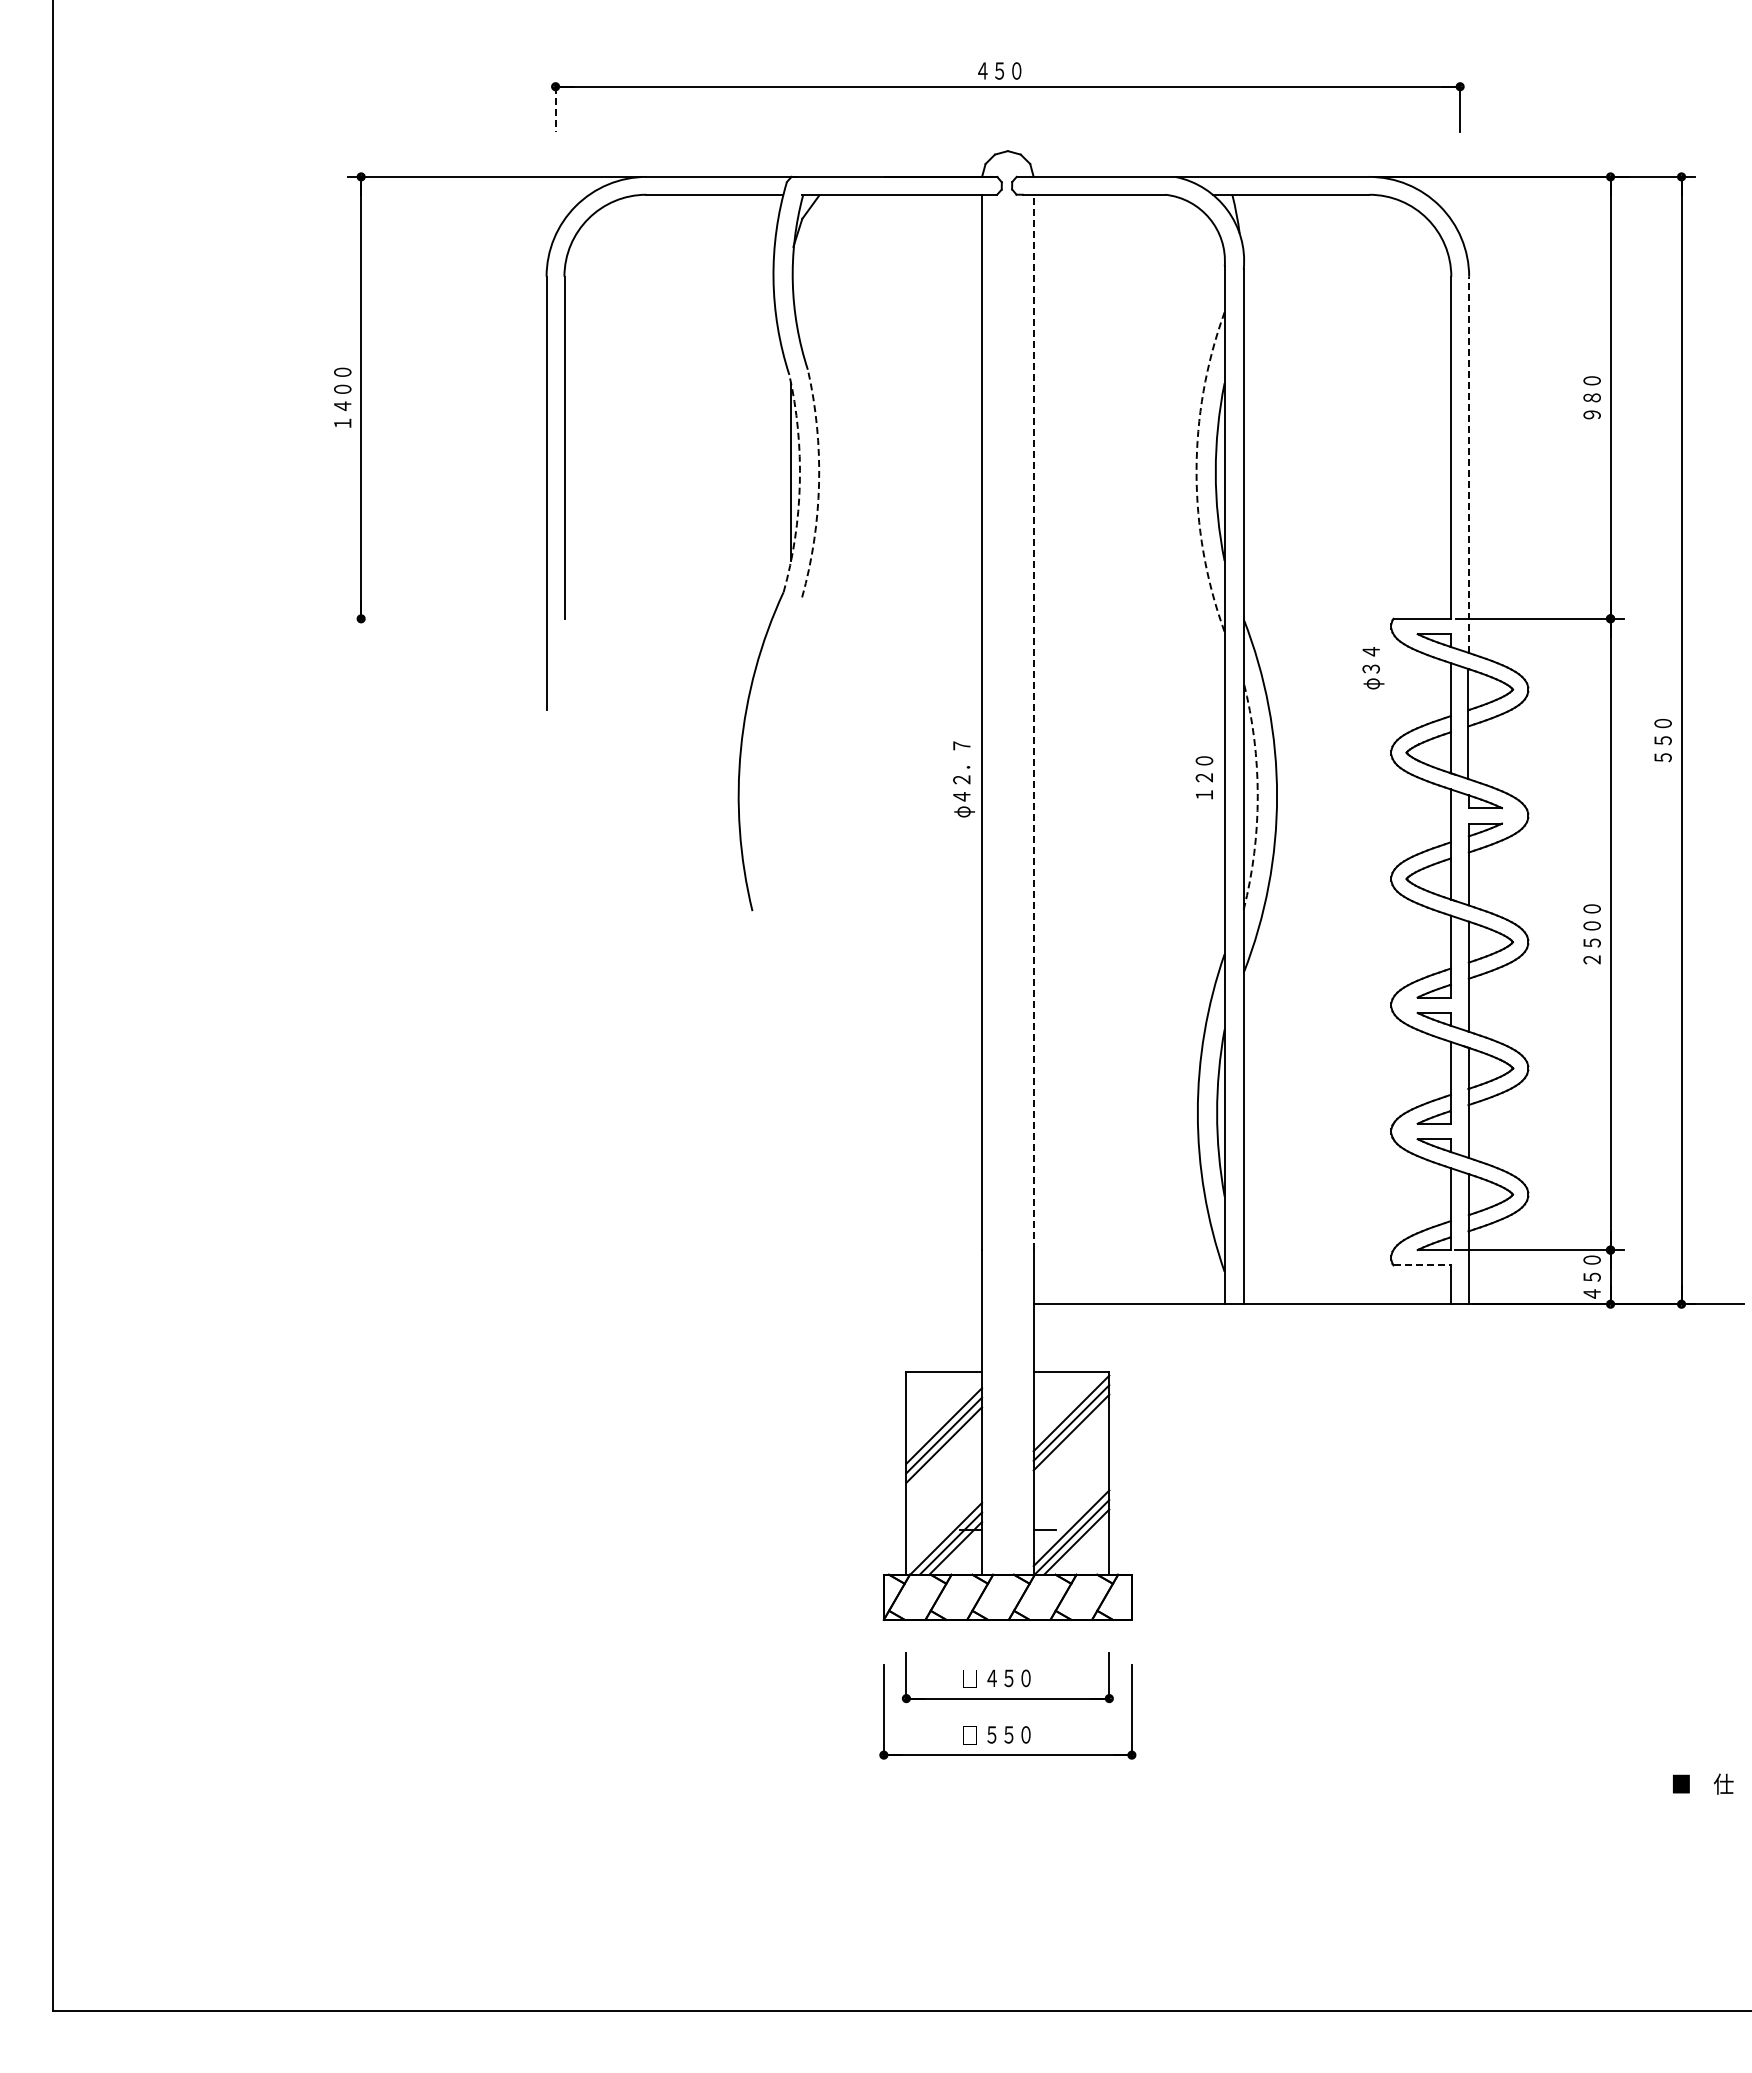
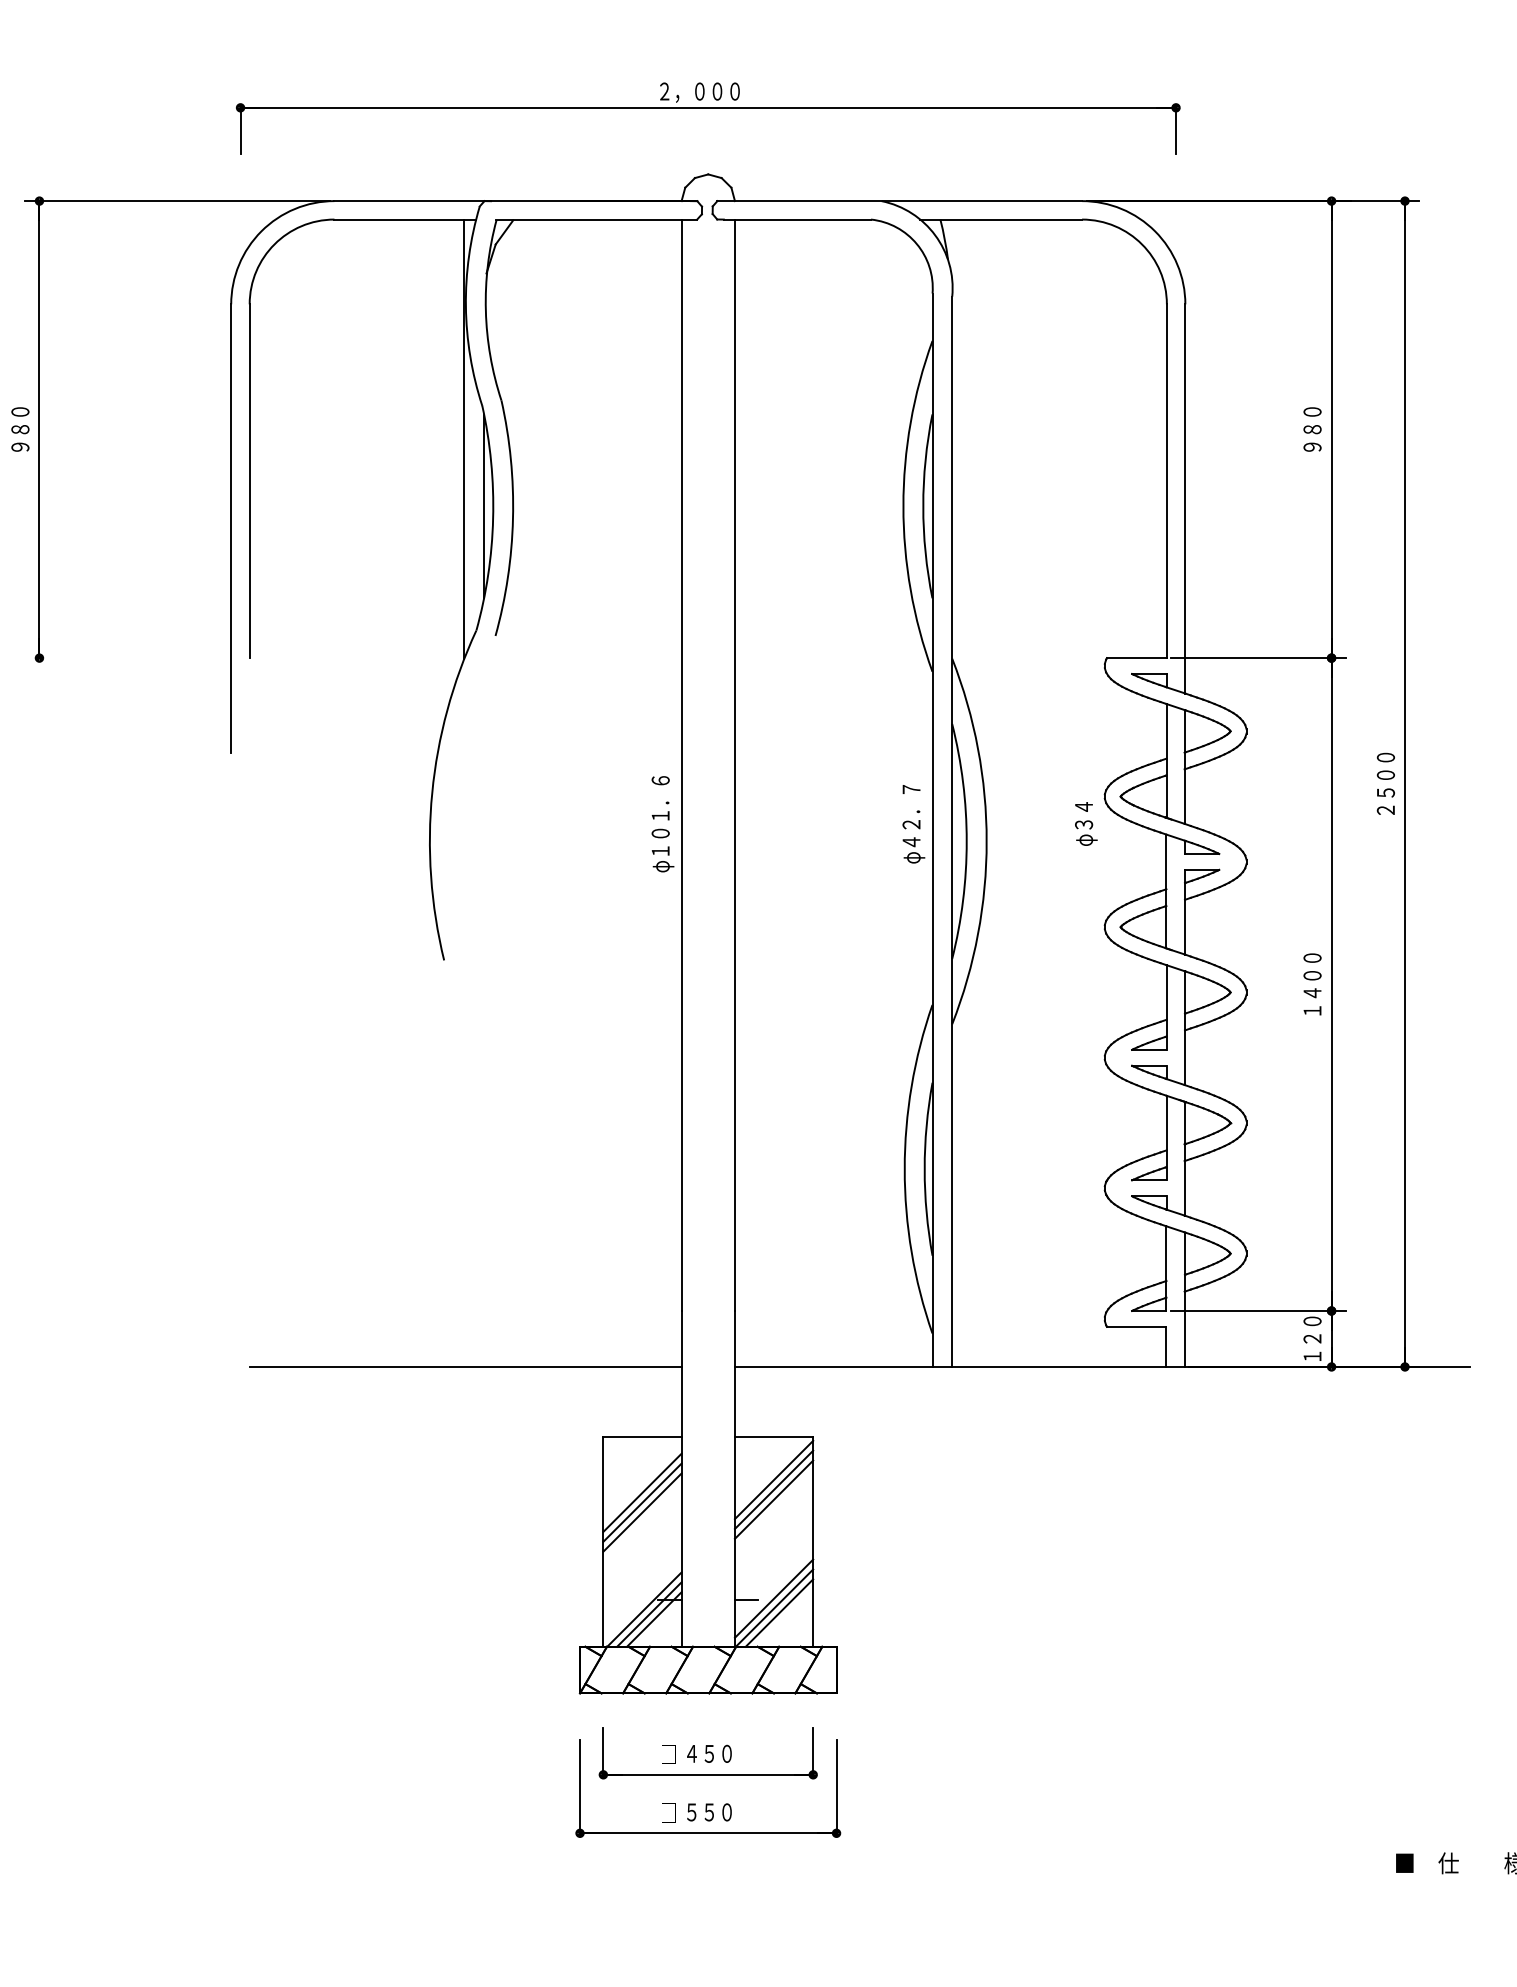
text: (999, 71) -> (699, 92), ４５０ -> ２，０００
line: (555, 109) -> (240, 131), dashed -> solid
text: (342, 397) -> (20, 429), １４００ -> ９８０
line: (772, 406) -> (464, 438), added
line: (1469, 464) -> (1185, 498), dashed -> solid
arc: (1196, 472) -> (903, 506), dashed -> solid
arc: (799, 483) -> (492, 518), dashed -> solid
arc: (819, 483) -> (513, 518), dashed -> solid
text: (1373, 668) -> (1086, 824), moved
line: (1033, 722) -> (734, 765), dashed -> solid
text: (1662, 740) -> (1385, 783), ５５０ -> ２５００
text: (964, 779) -> (663, 824), φ４２．７ -> φ１０１．６
text: (1206, 779) -> (913, 824), １２０ -> φ４２．７
arc: (1257, 796) -> (966, 841), dashed -> solid
text: (1591, 951) -> (1311, 1002), ２５００ -> １４００
line: (1422, 1265) -> (1137, 1326), dashed -> solid
text: (1591, 1285) -> (1311, 1347), ４５０ -> １２０
line: (773, 1304) -> (465, 1367), added

